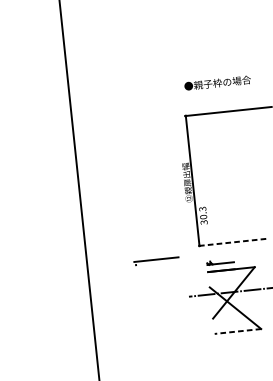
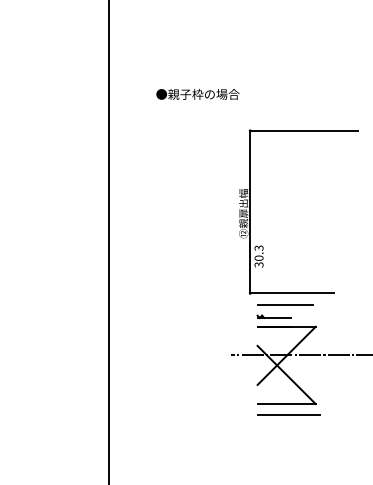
text: (217, 83) -> (197, 94), moved
line: (232, 242) -> (291, 293), dashed -> solid
line: (156, 259) -> (285, 304), moved
line: (237, 331) -> (286, 404), dashed -> solid
line: (240, 340) -> (288, 415), added

